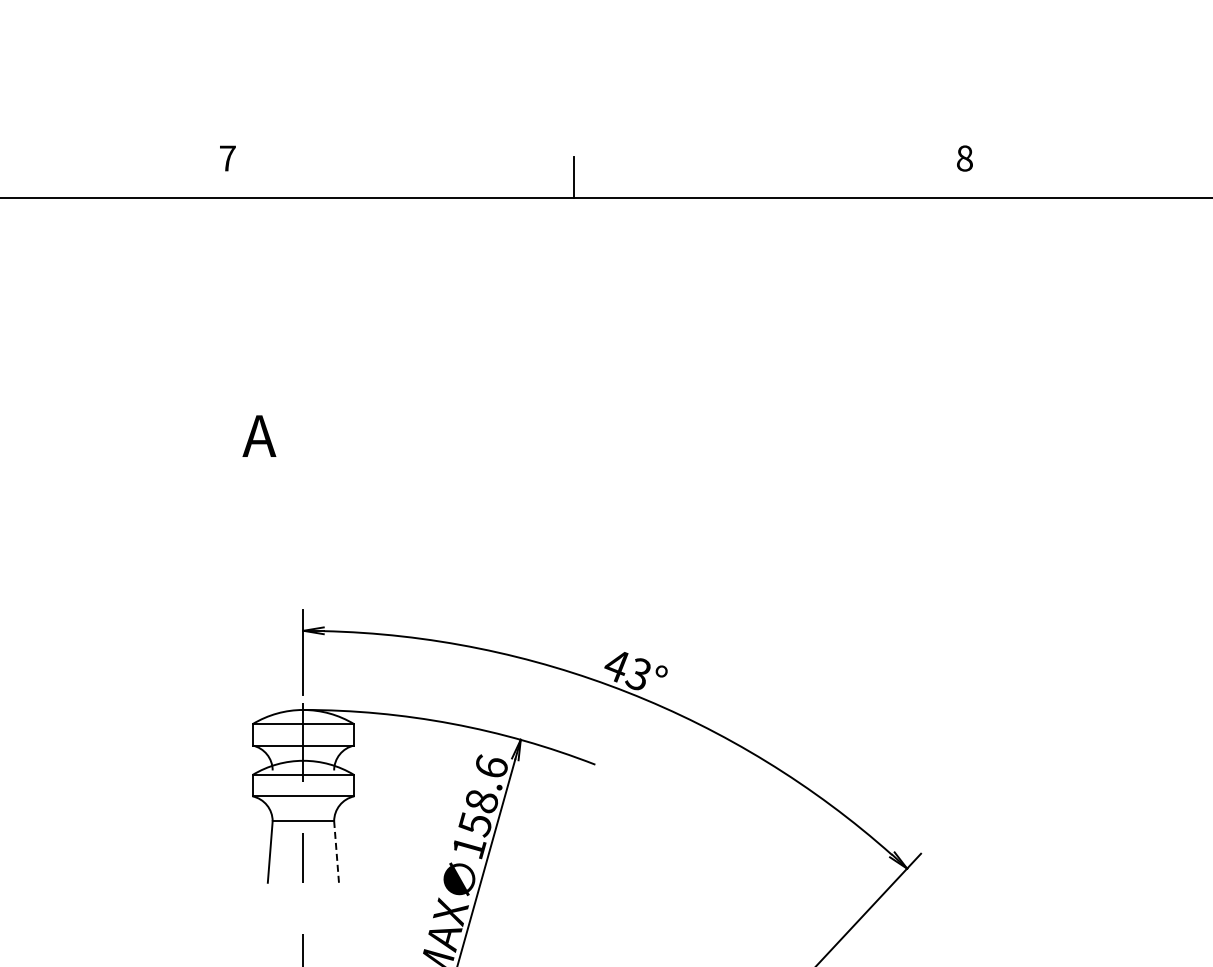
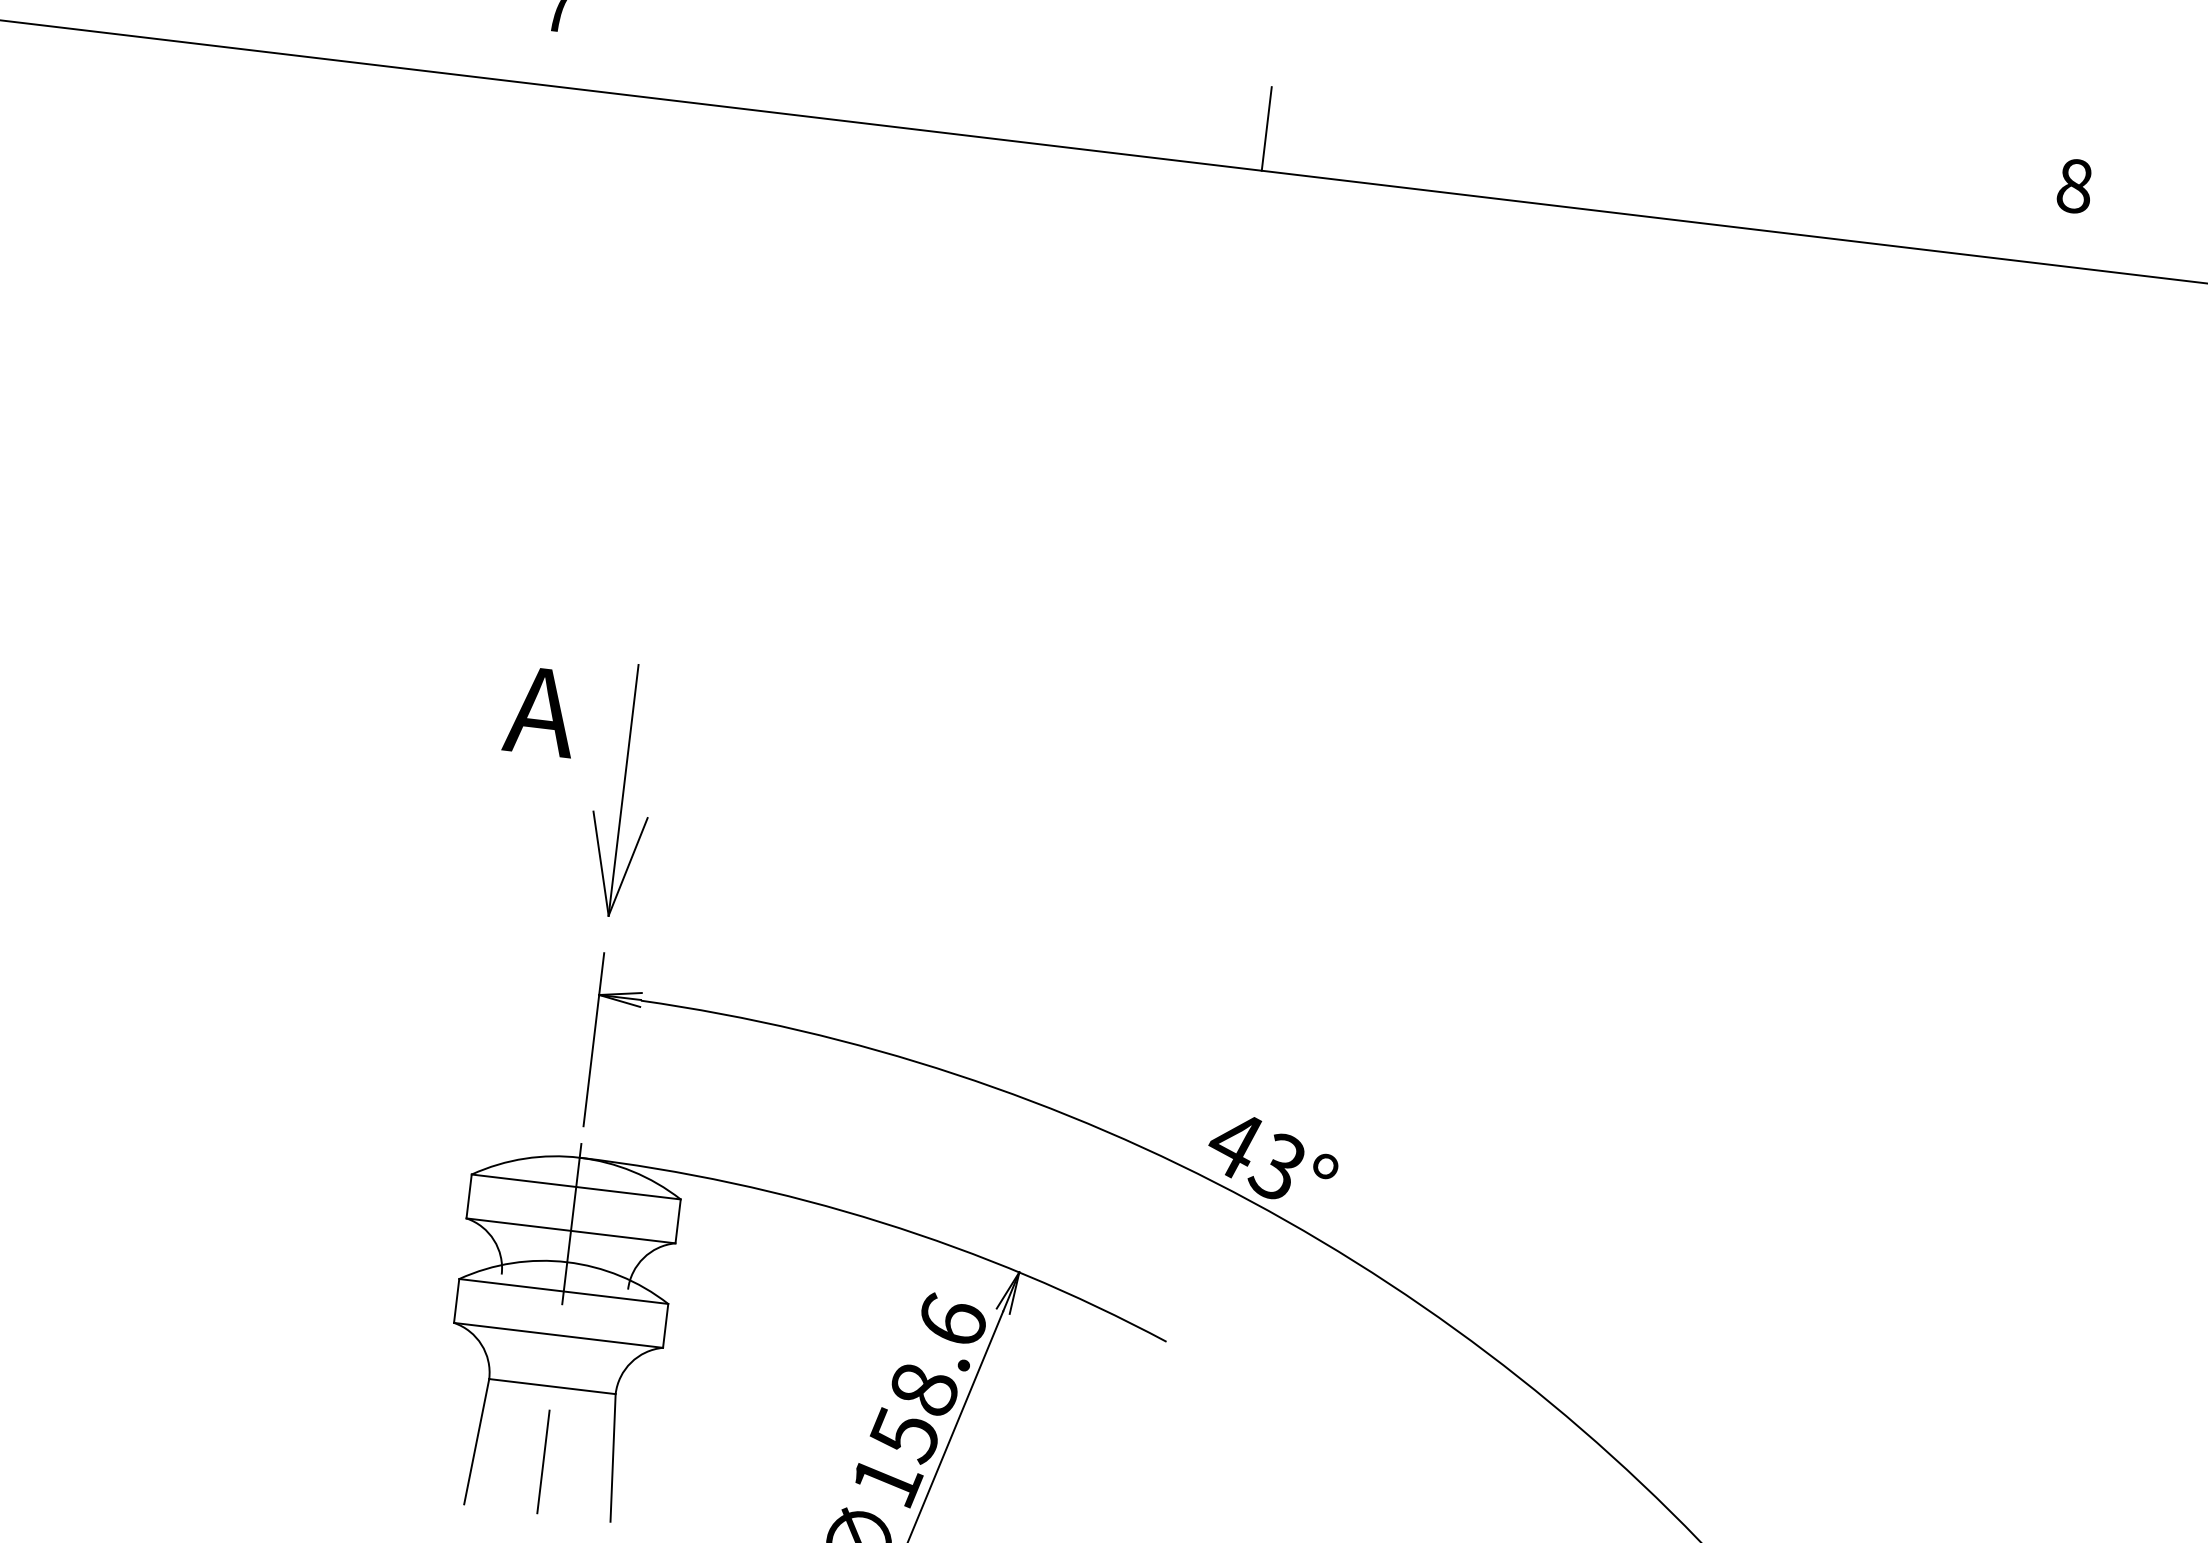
text: (259, 435) -> (541, 710), moved
part: (303, 531) -> (623, 790), added
line: (336, 852) -> (612, 1458), dashed -> solid

